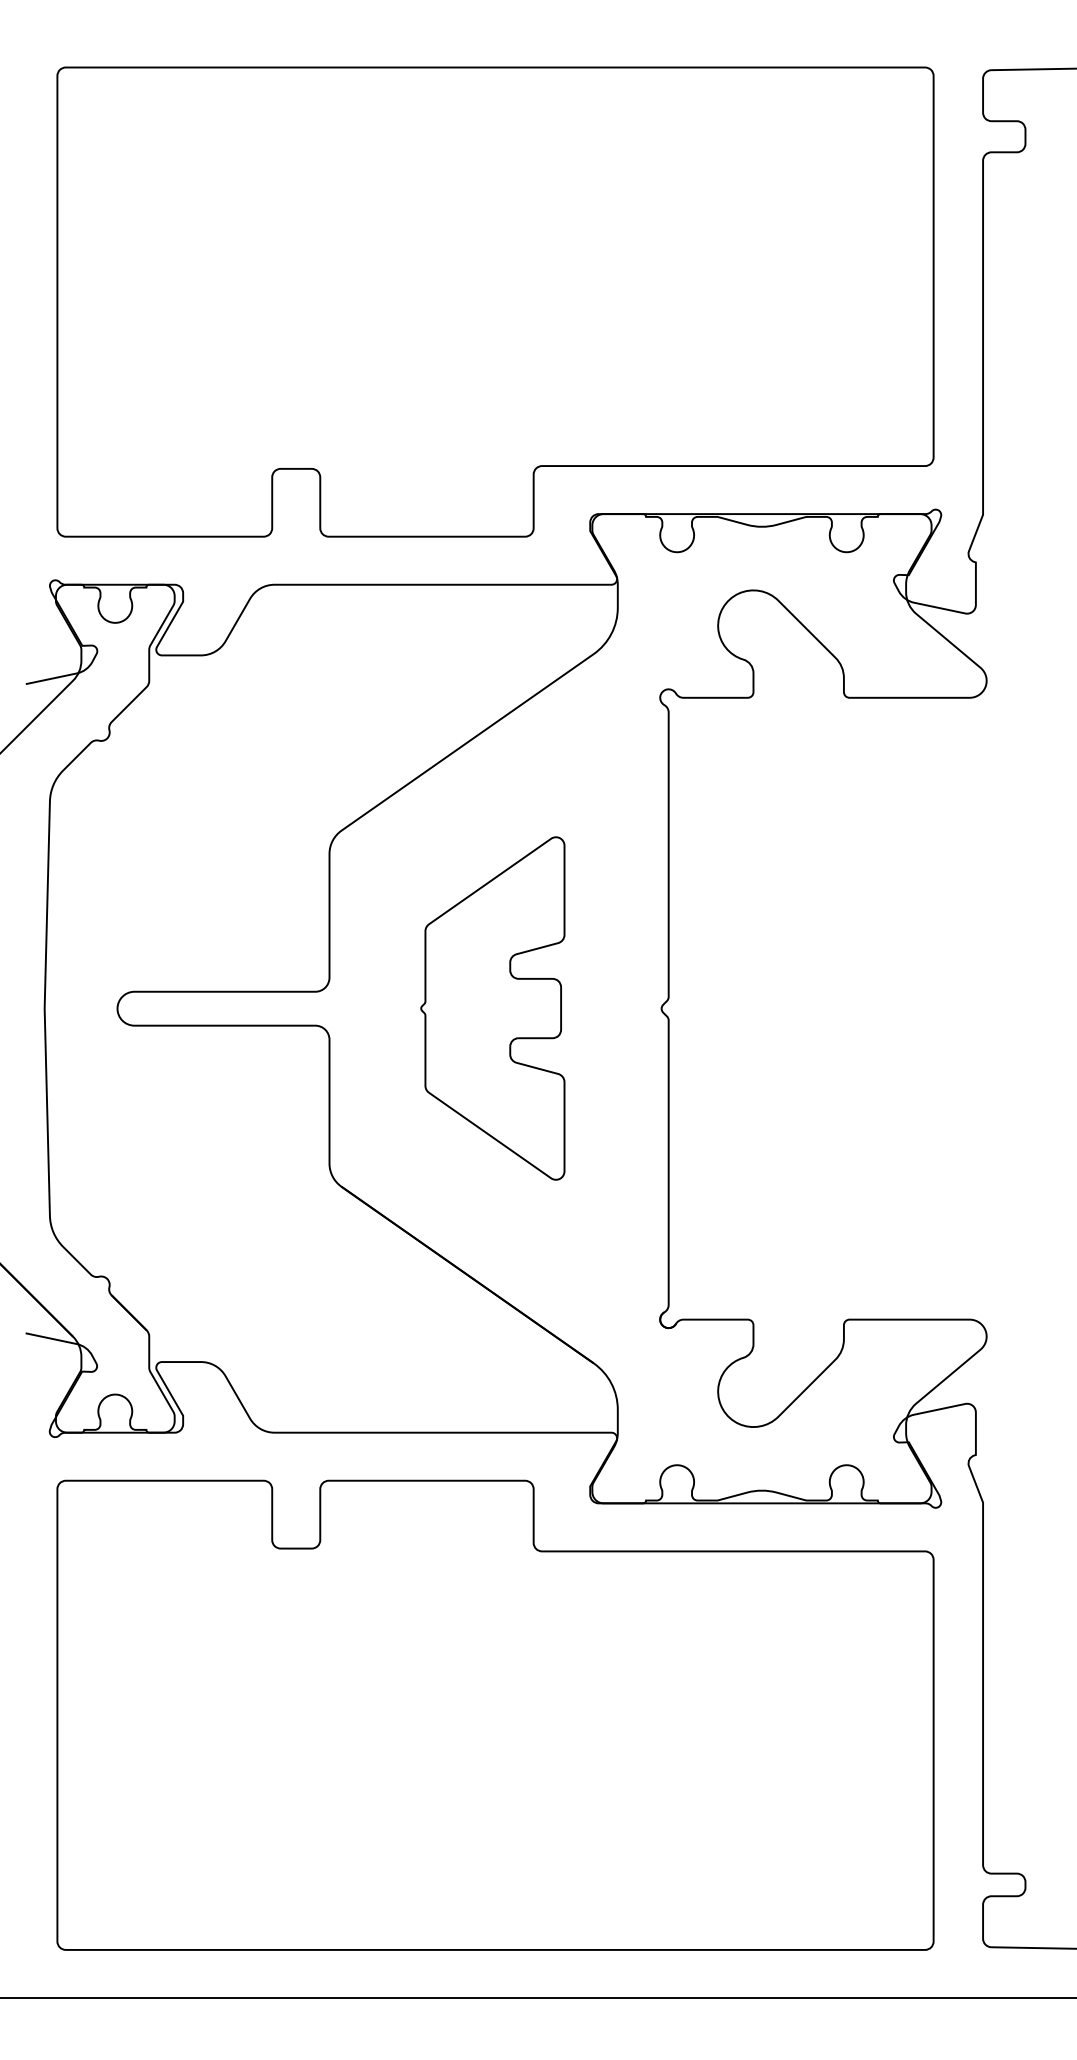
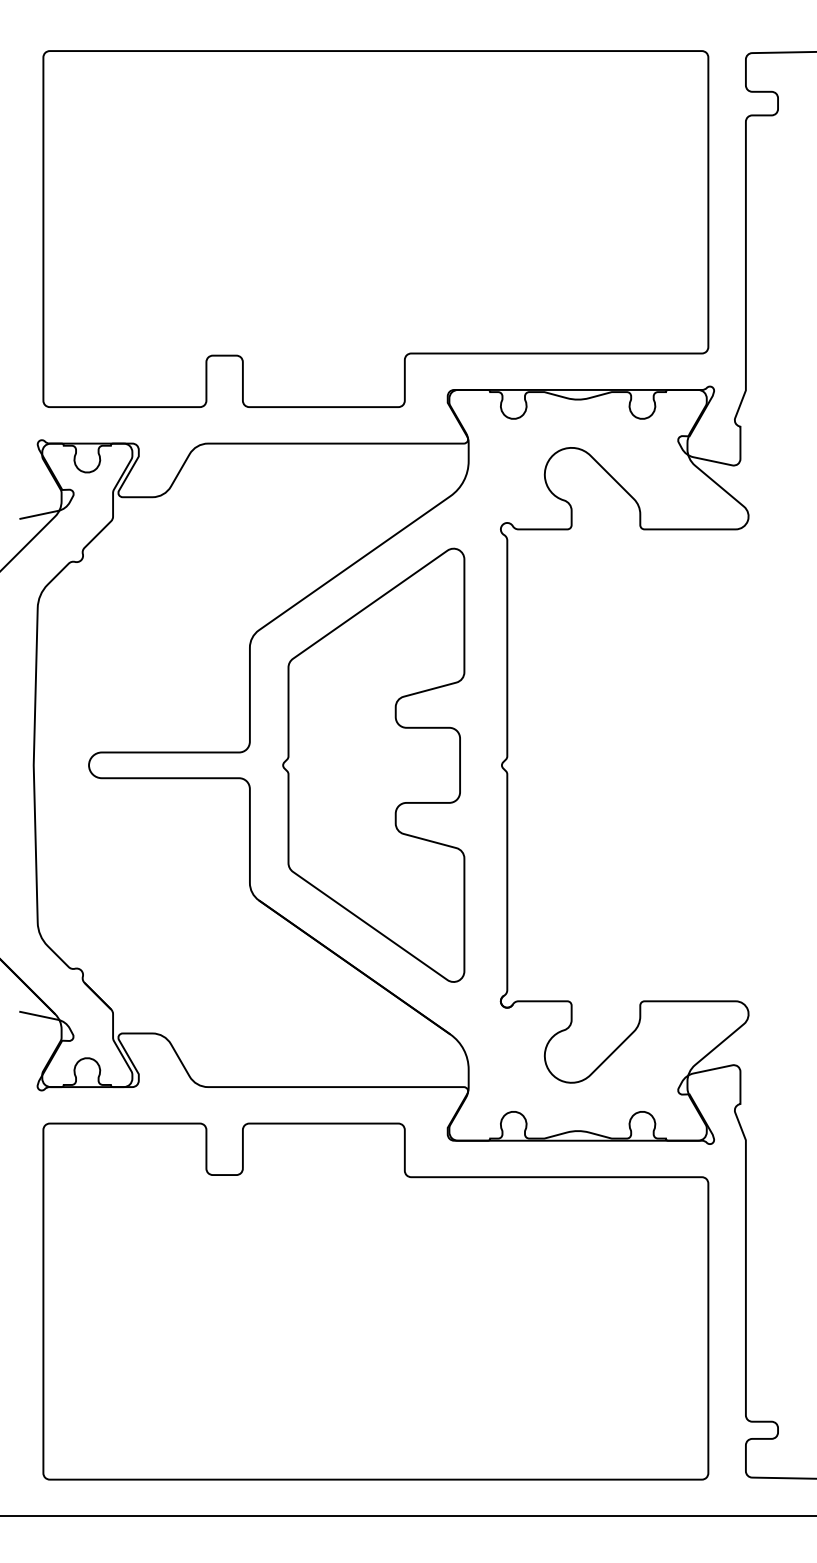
part: (492, 1007) -> (373, 764), size x1.67

